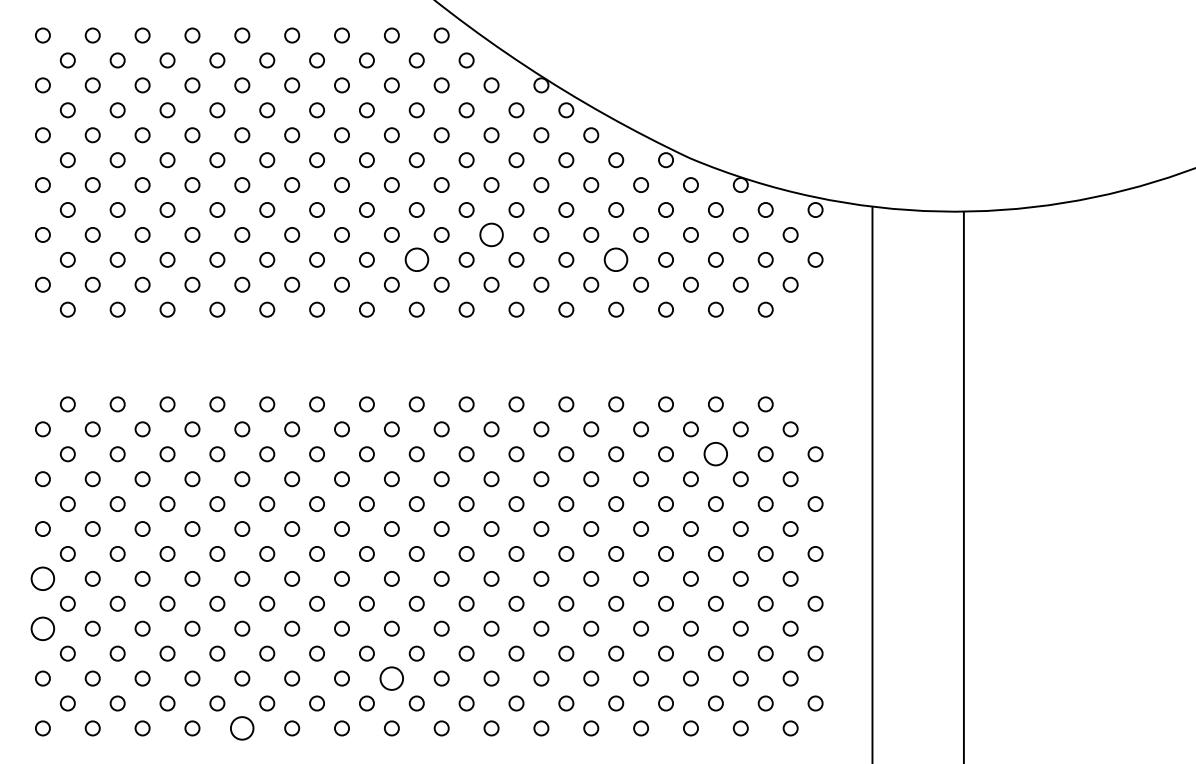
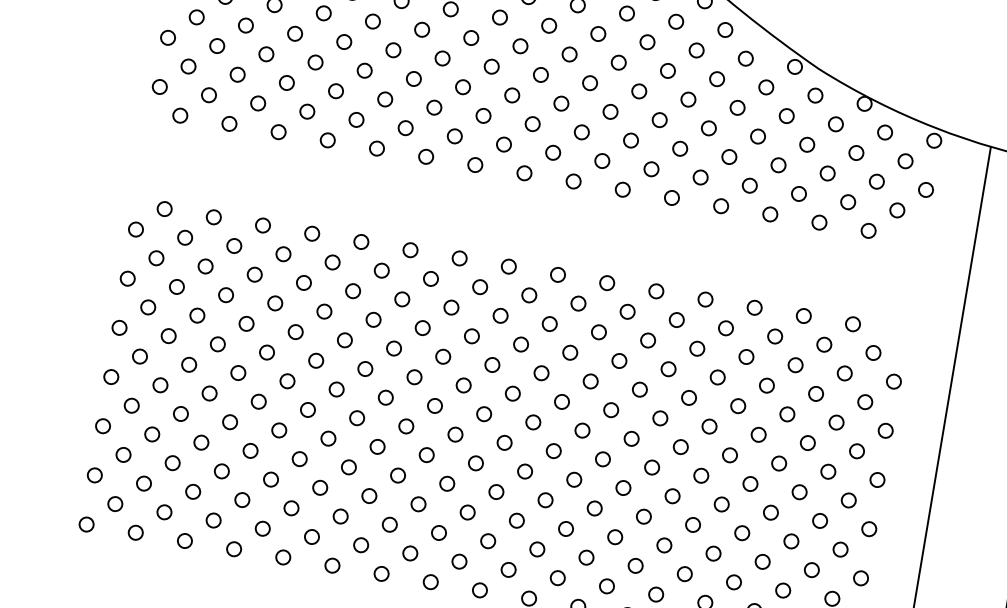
circle: (491, 234) -> (610, 111), size x0.62
circle: (416, 259) -> (532, 123), size x0.62
circle: (616, 259) -> (729, 156), size x0.62
circle: (715, 454) -> (795, 365), size x0.62
circle: (42, 578) -> (110, 376), size x0.62
circle: (42, 628) -> (102, 425), size x0.62
circle: (391, 678) -> (438, 532), size x0.62
circle: (242, 728) -> (283, 557), size x0.62

